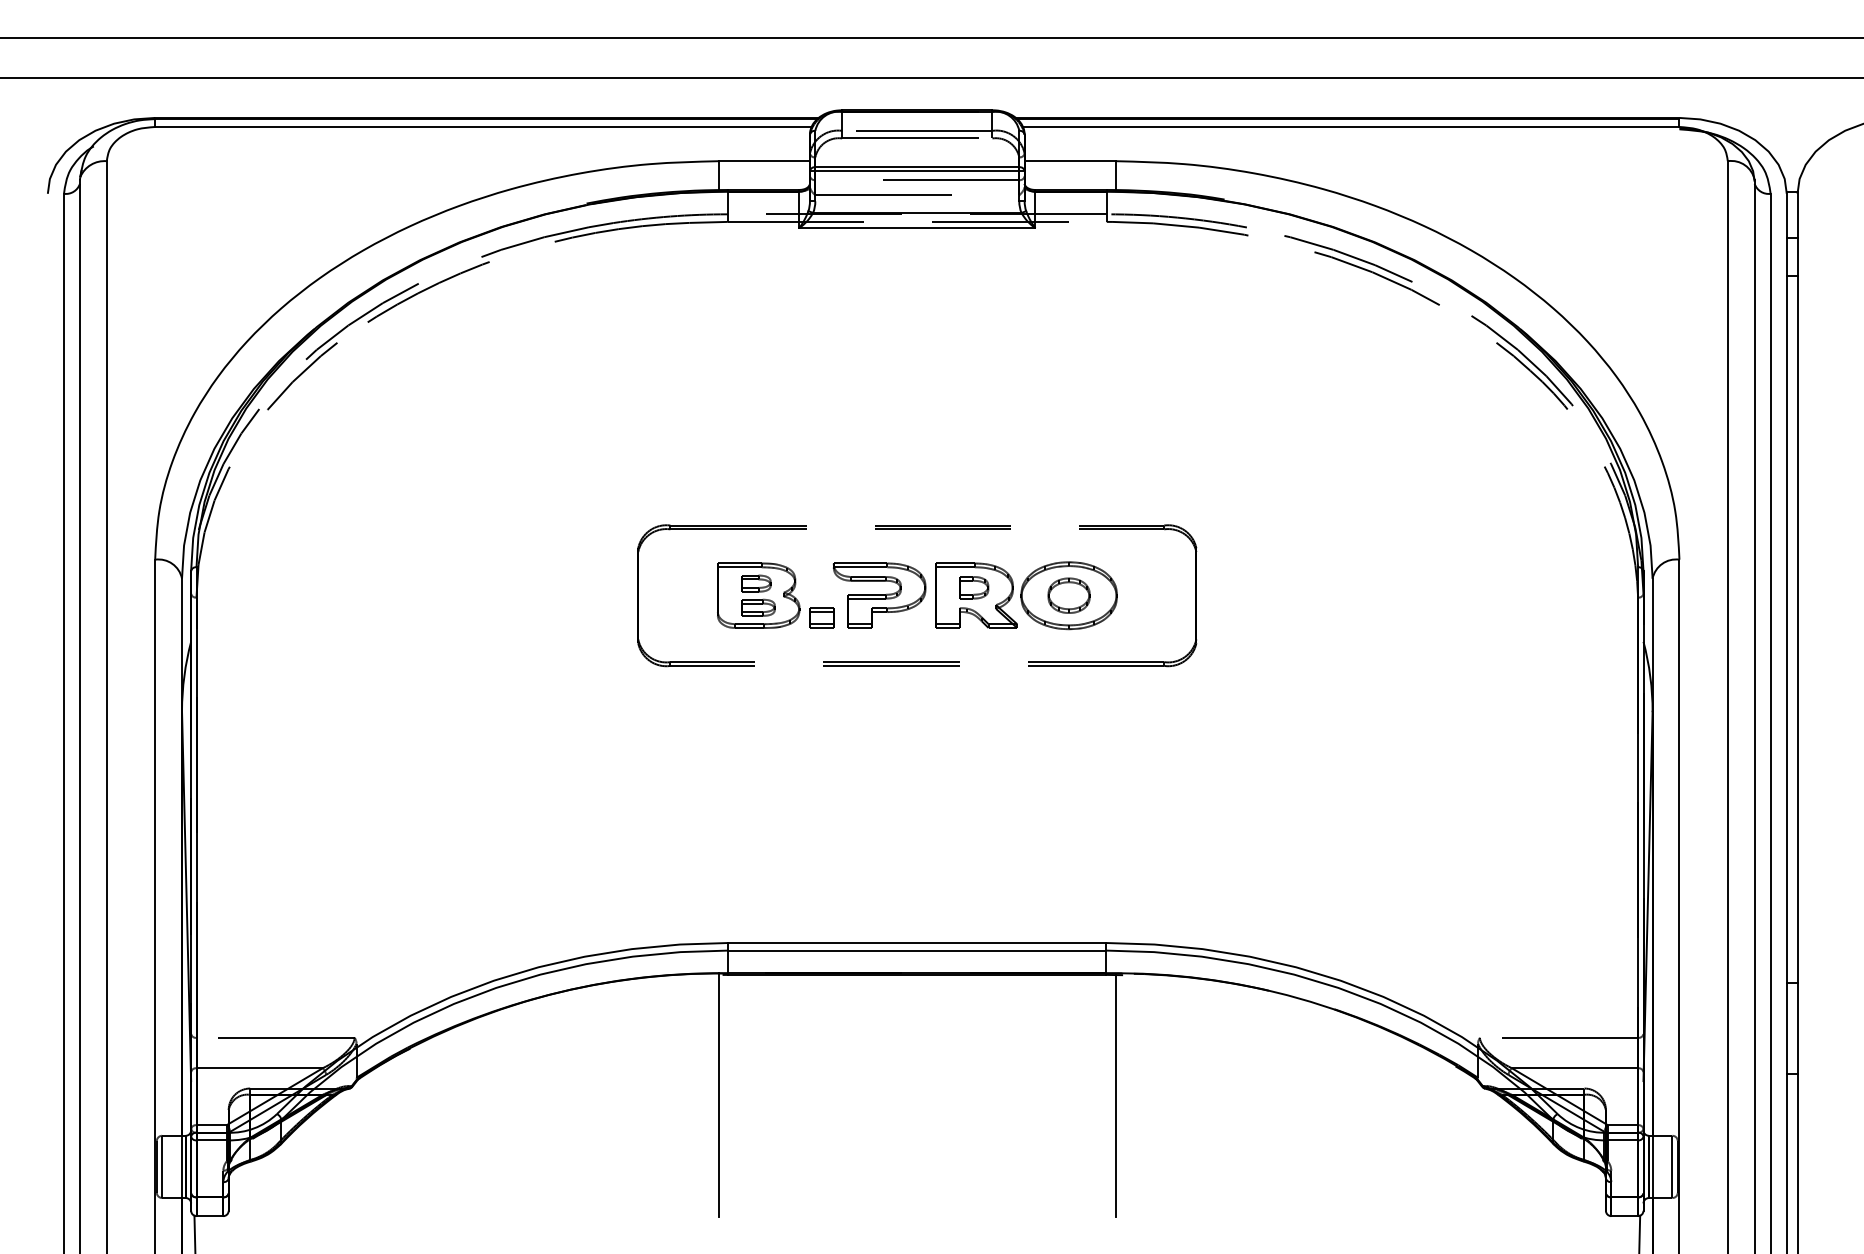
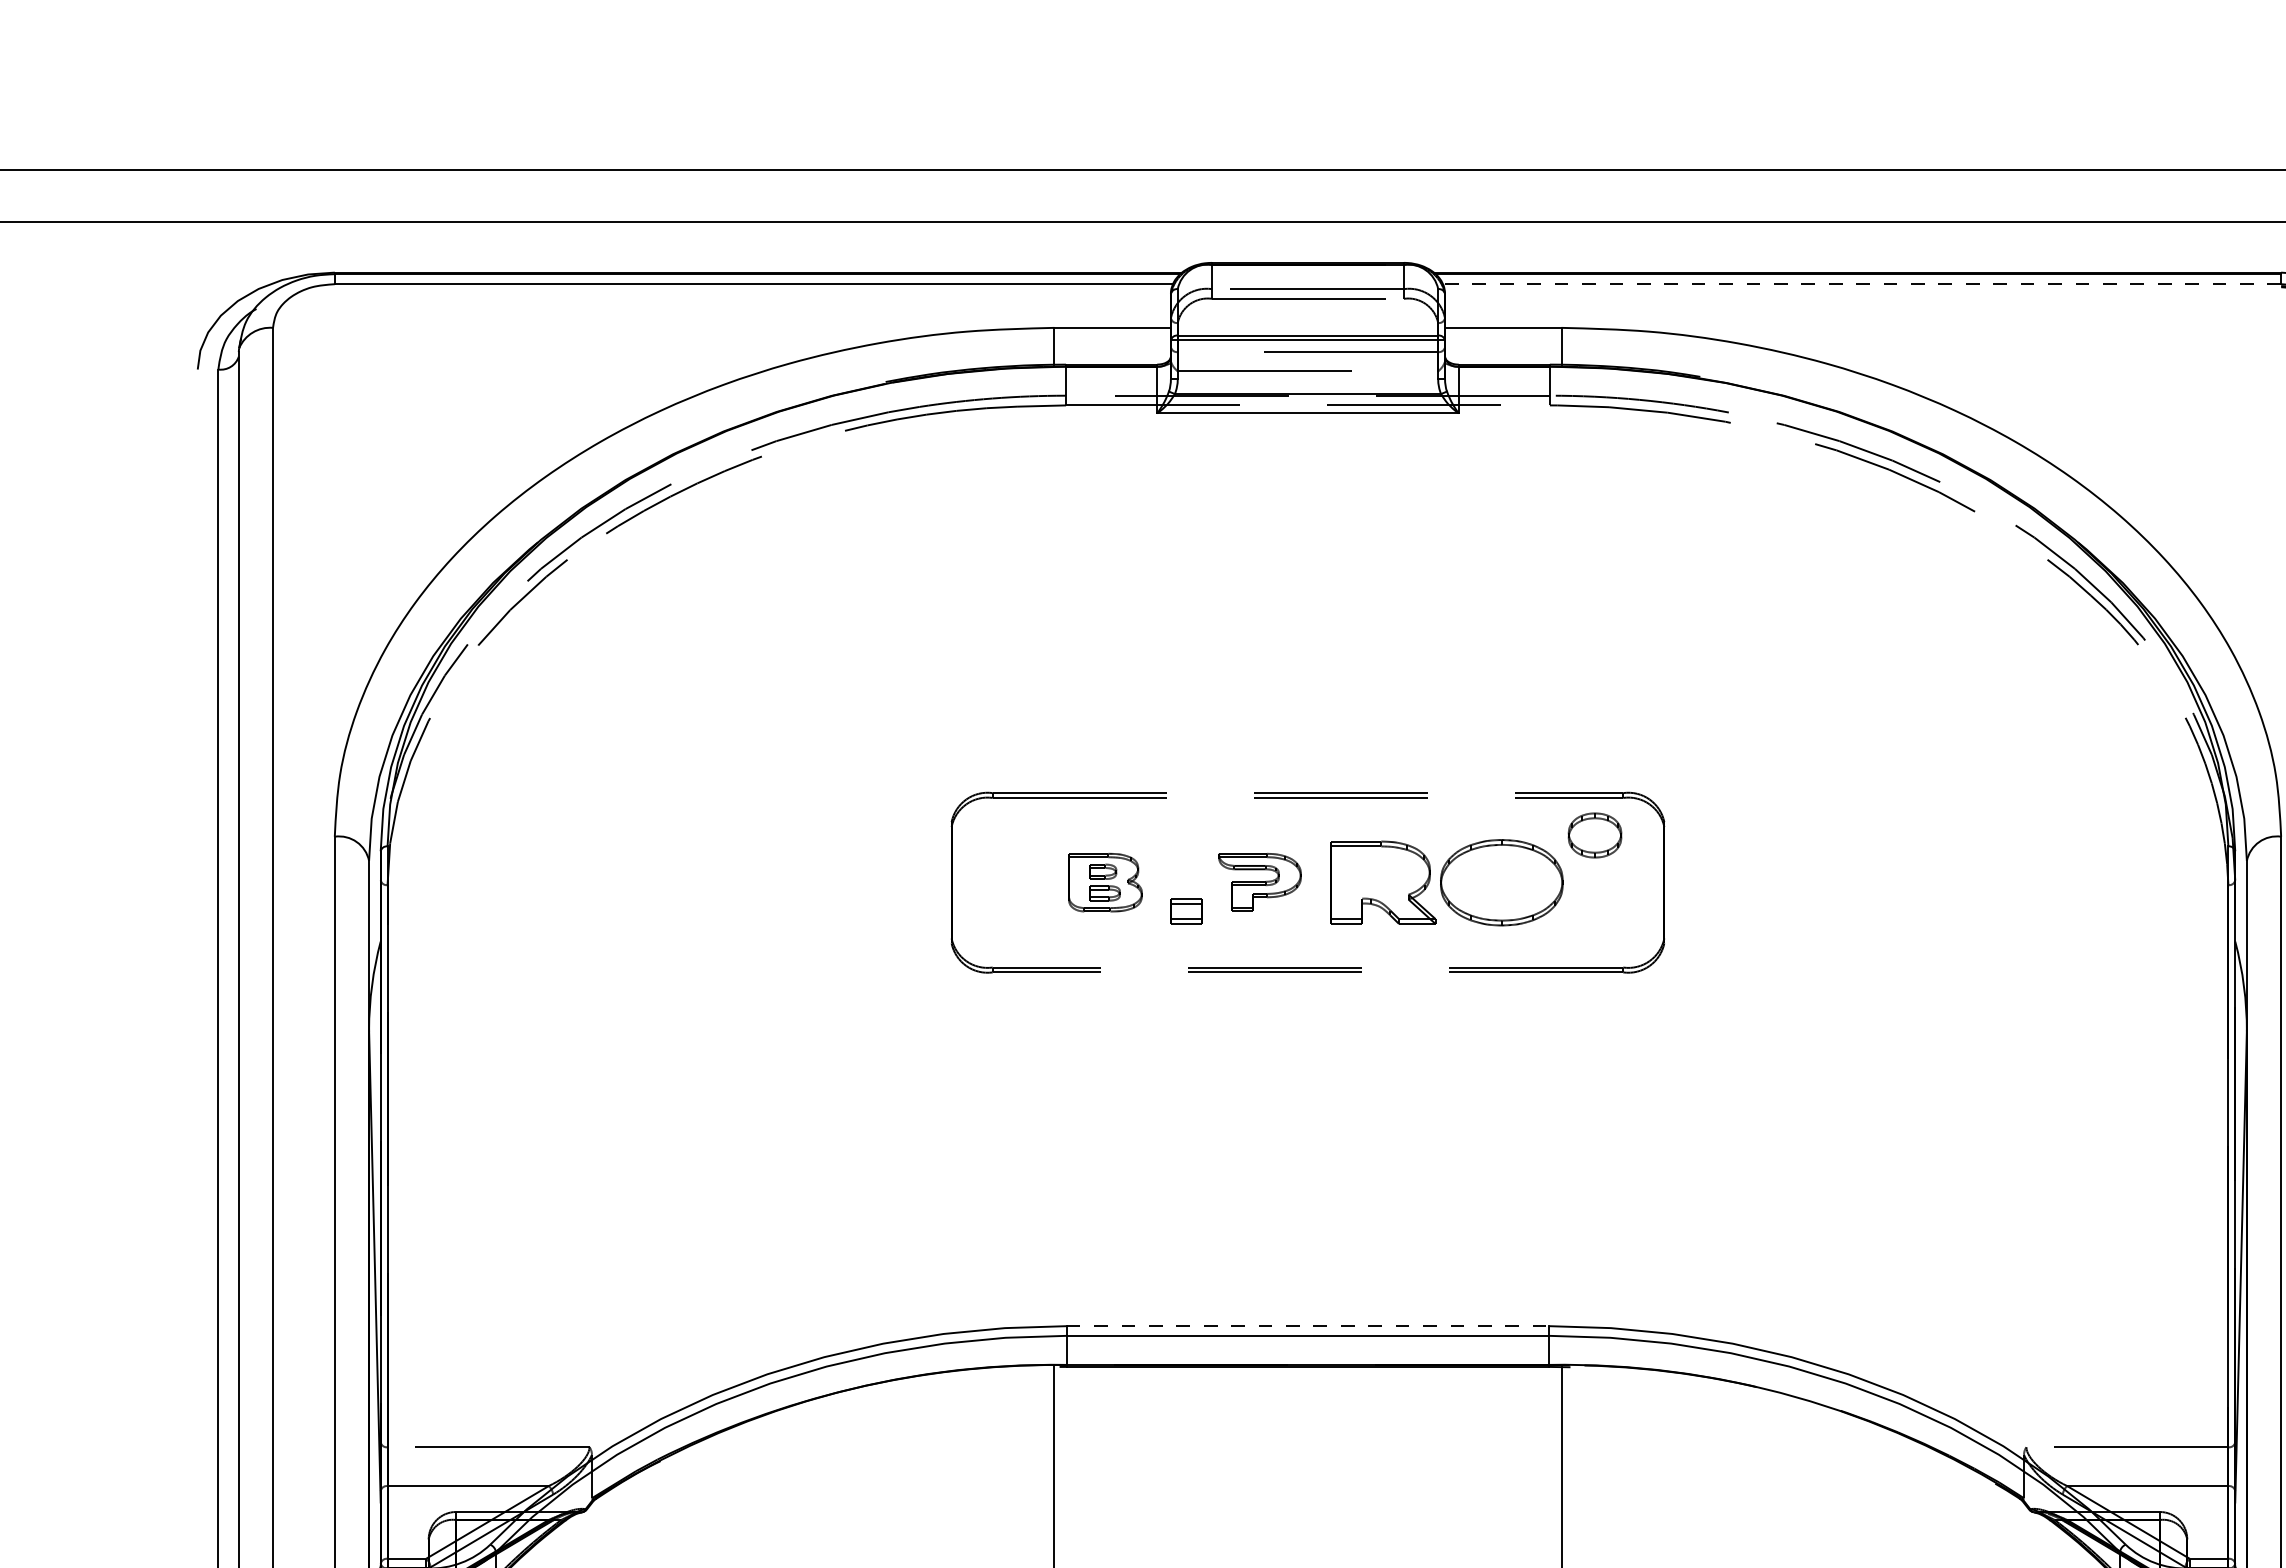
line: (1350, 126) -> (1861, 283), solid -> dashed
part: (974, 587) -> (1381, 872), removed
part: (758, 595) -> (1105, 882), size x0.7
part: (879, 595) -> (1259, 882), size x0.7
part: (1068, 595) -> (1594, 835), moved
line: (917, 943) -> (1308, 1326), solid -> dashed

